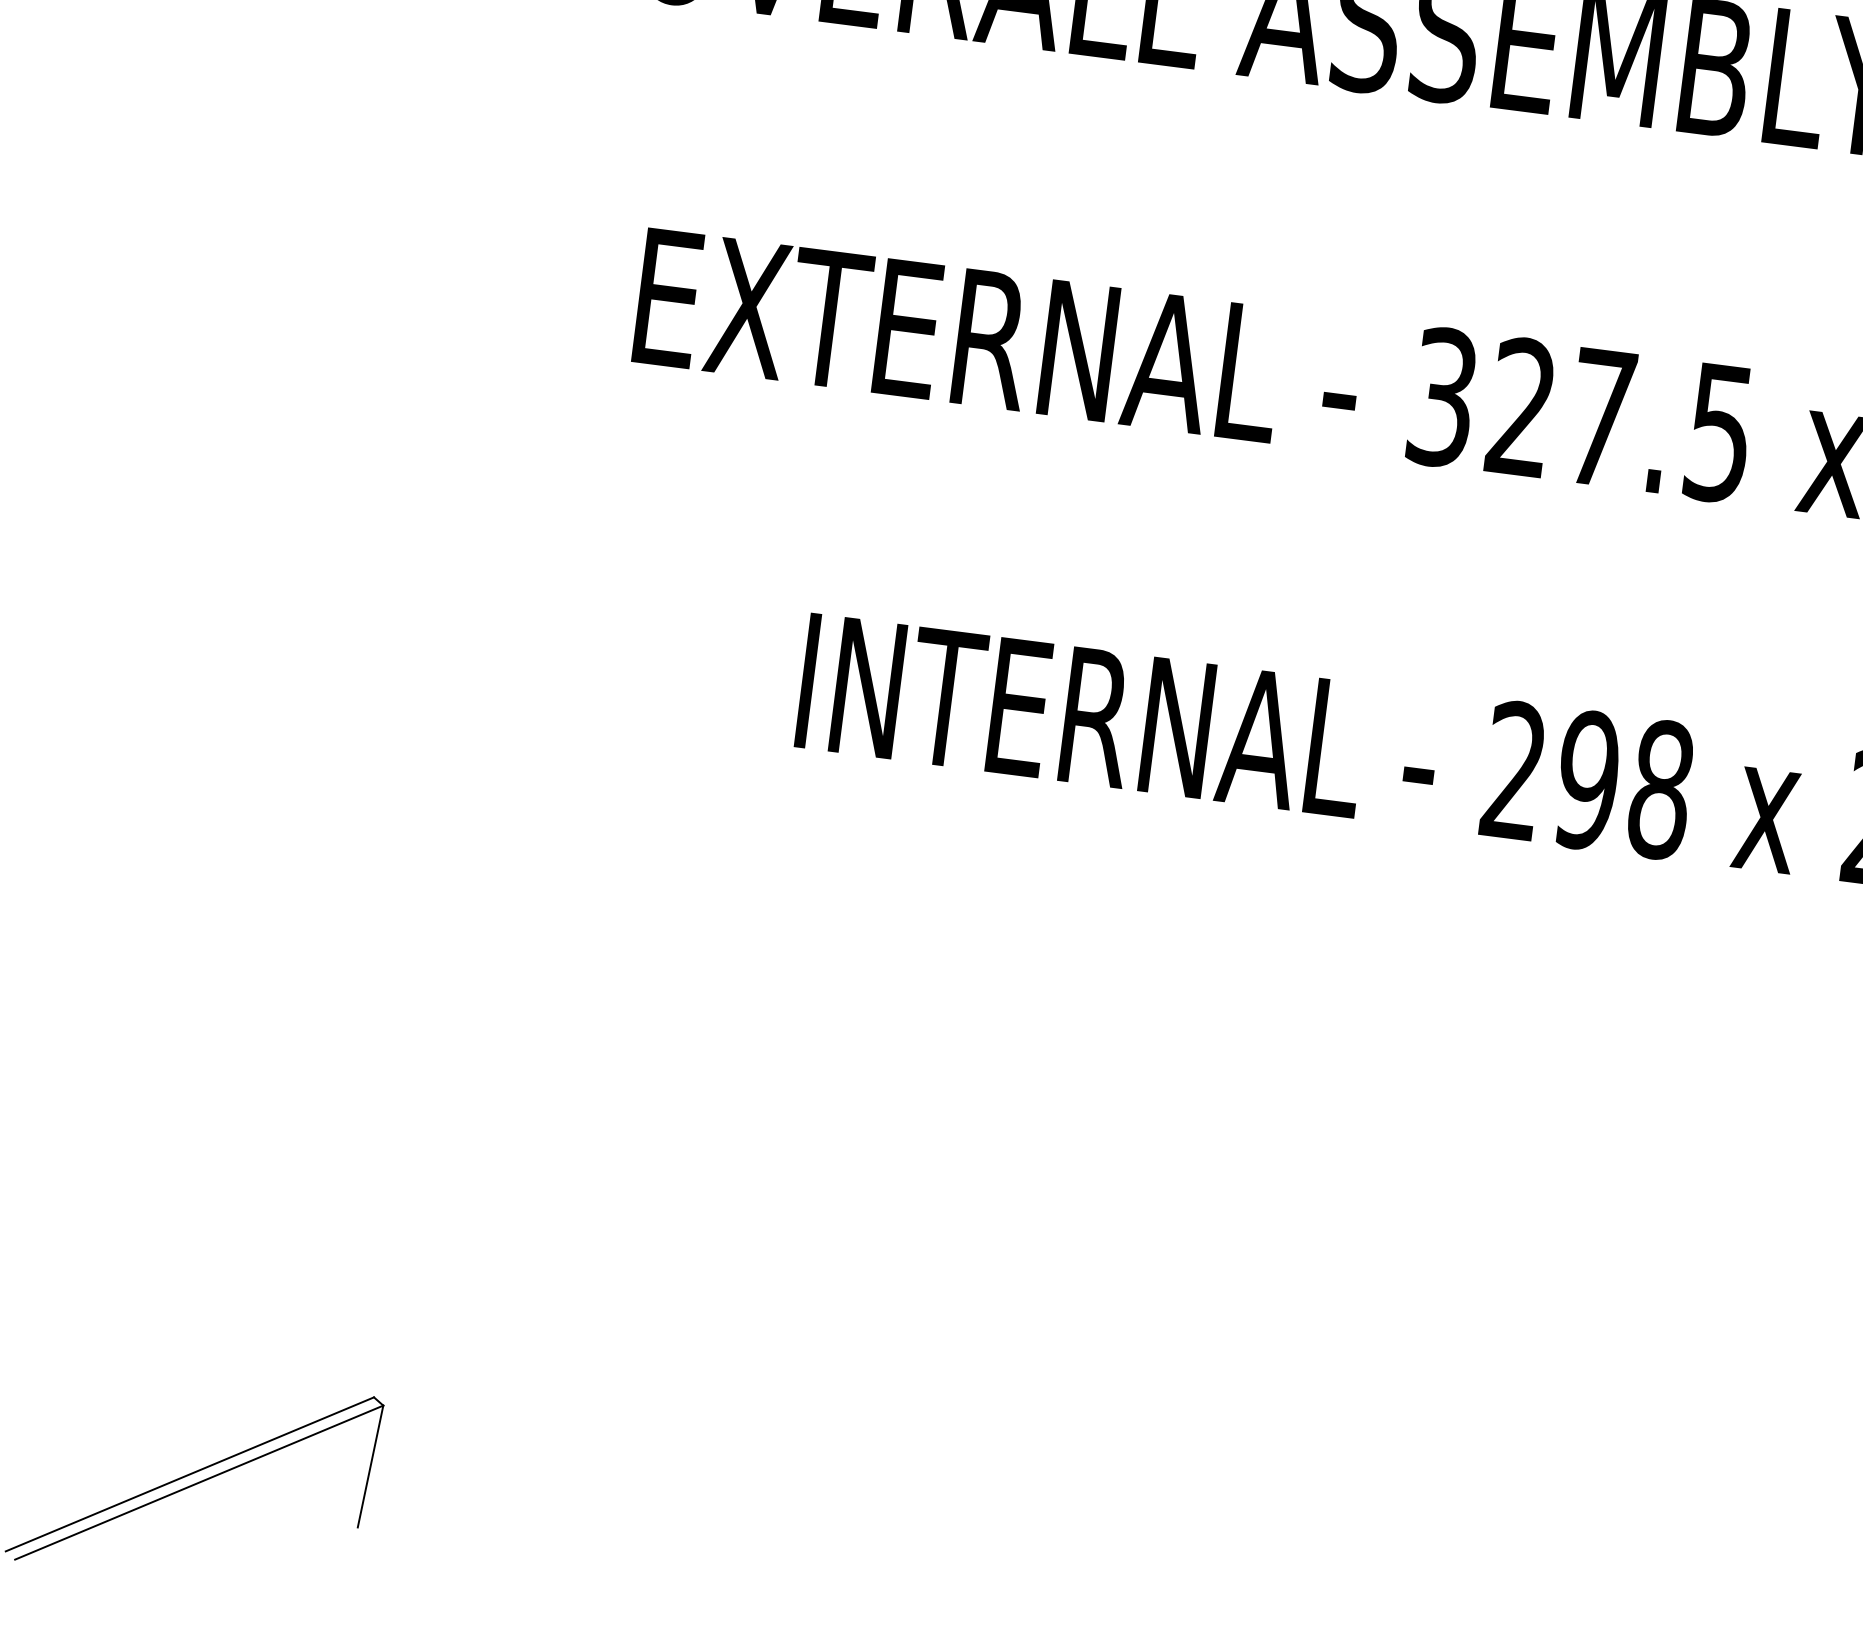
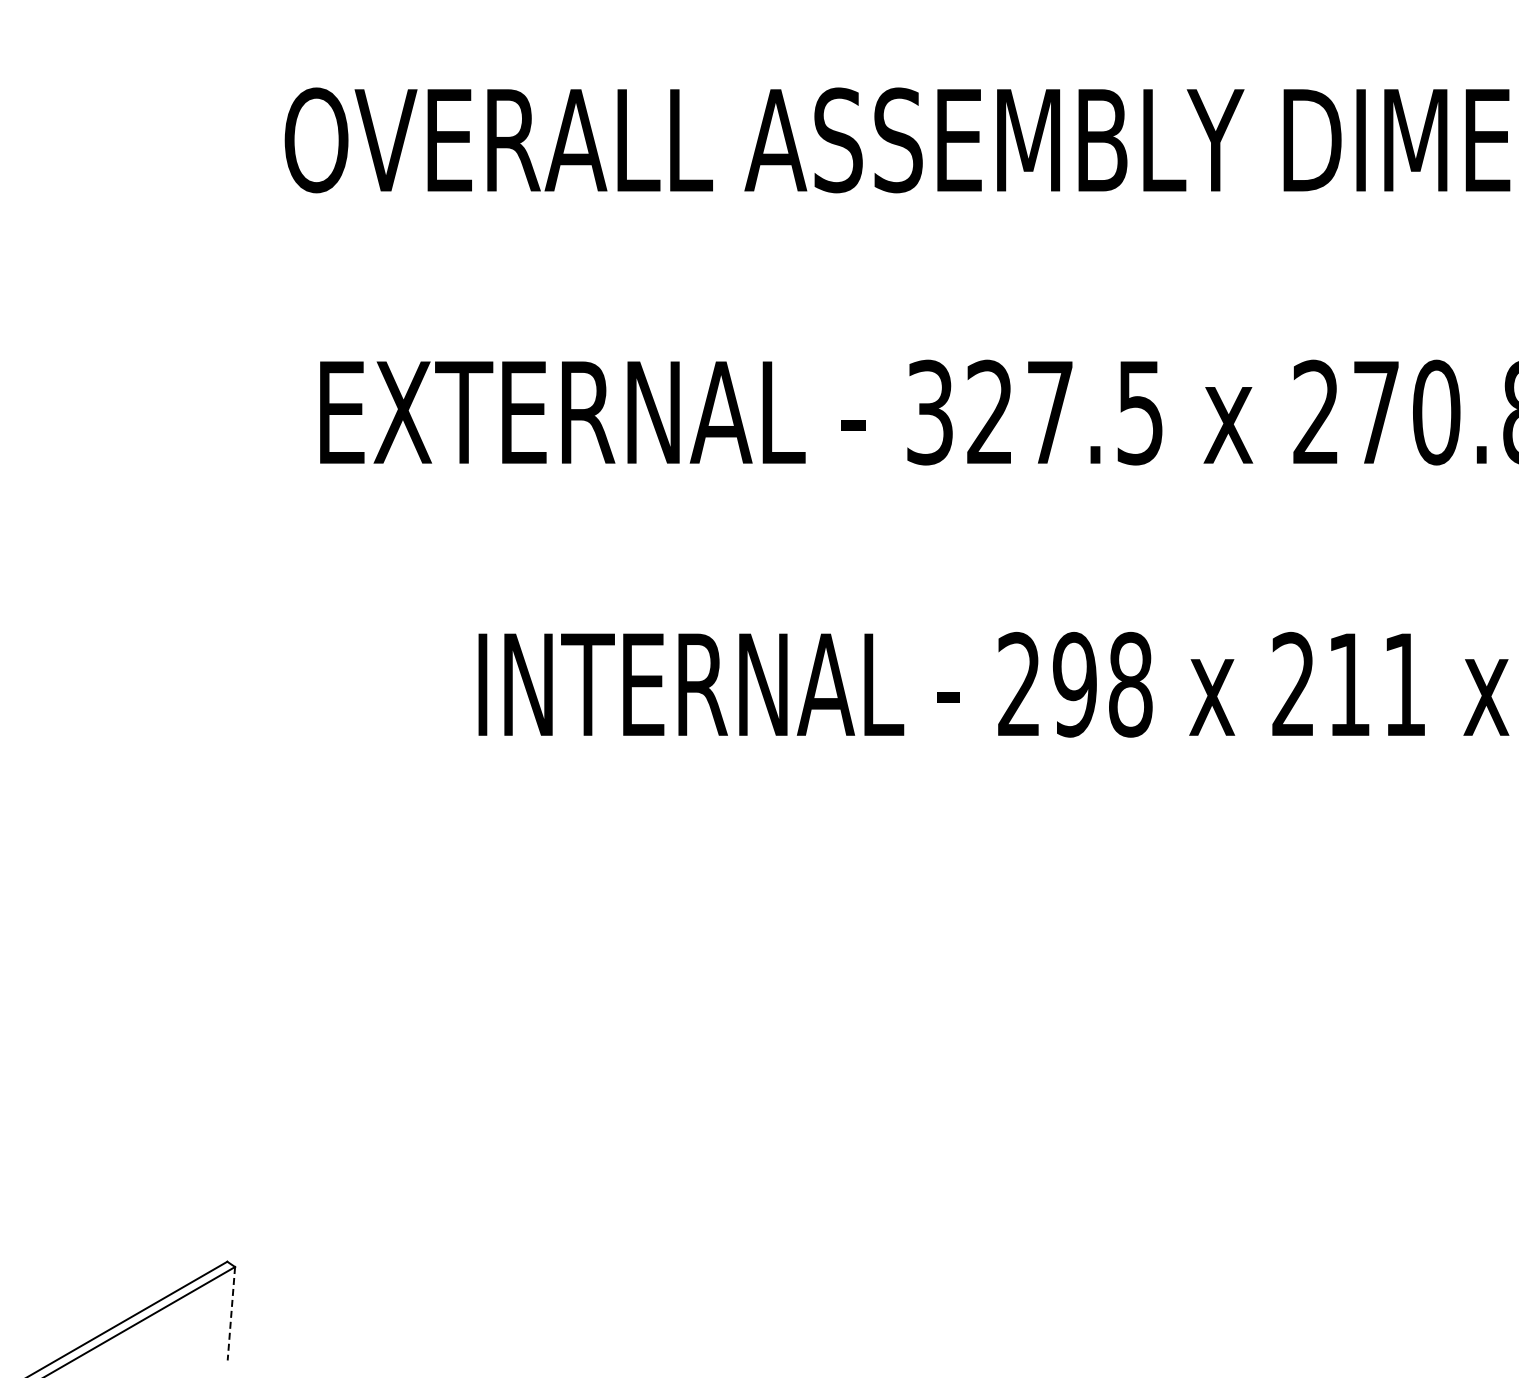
line: (370, 1466) -> (231, 1313), solid -> dashed

